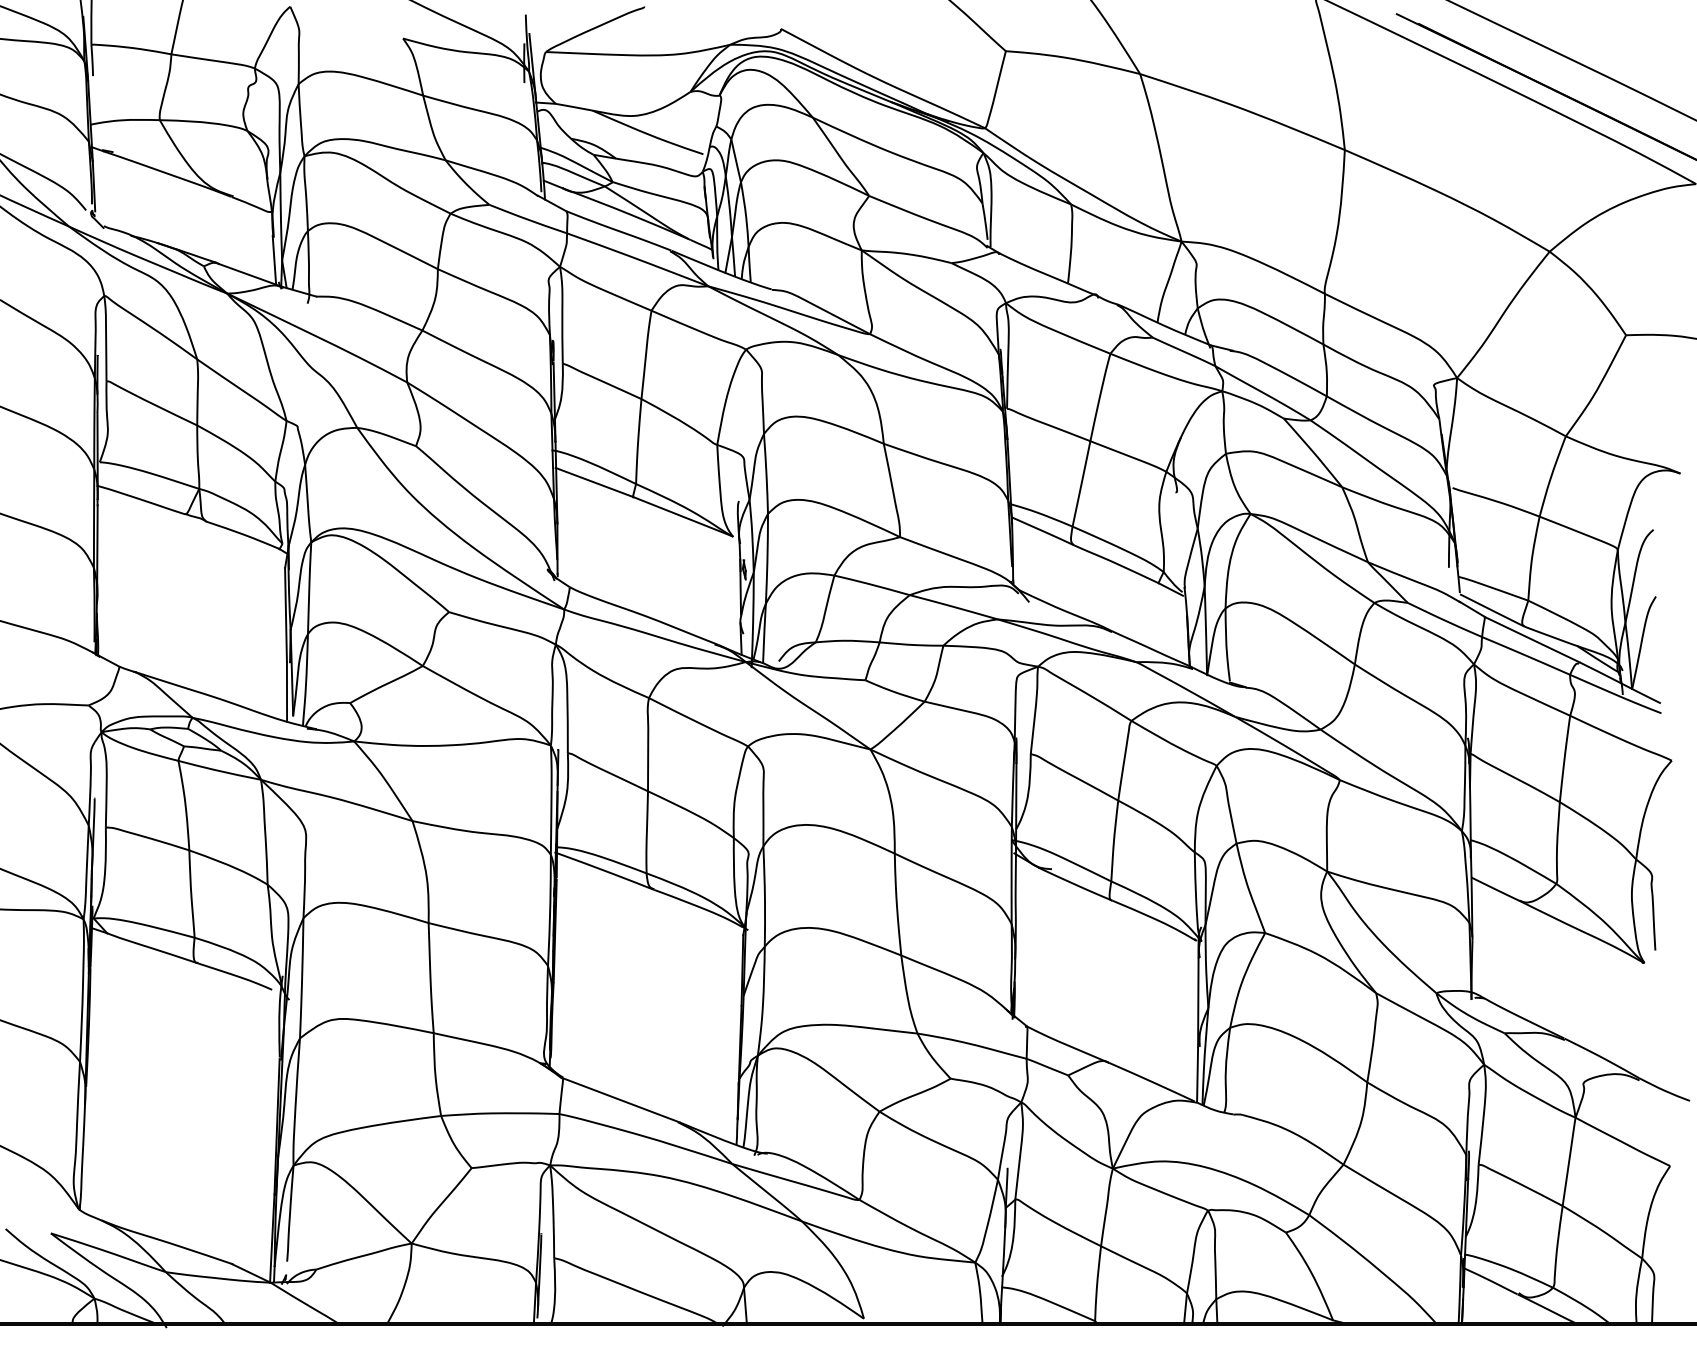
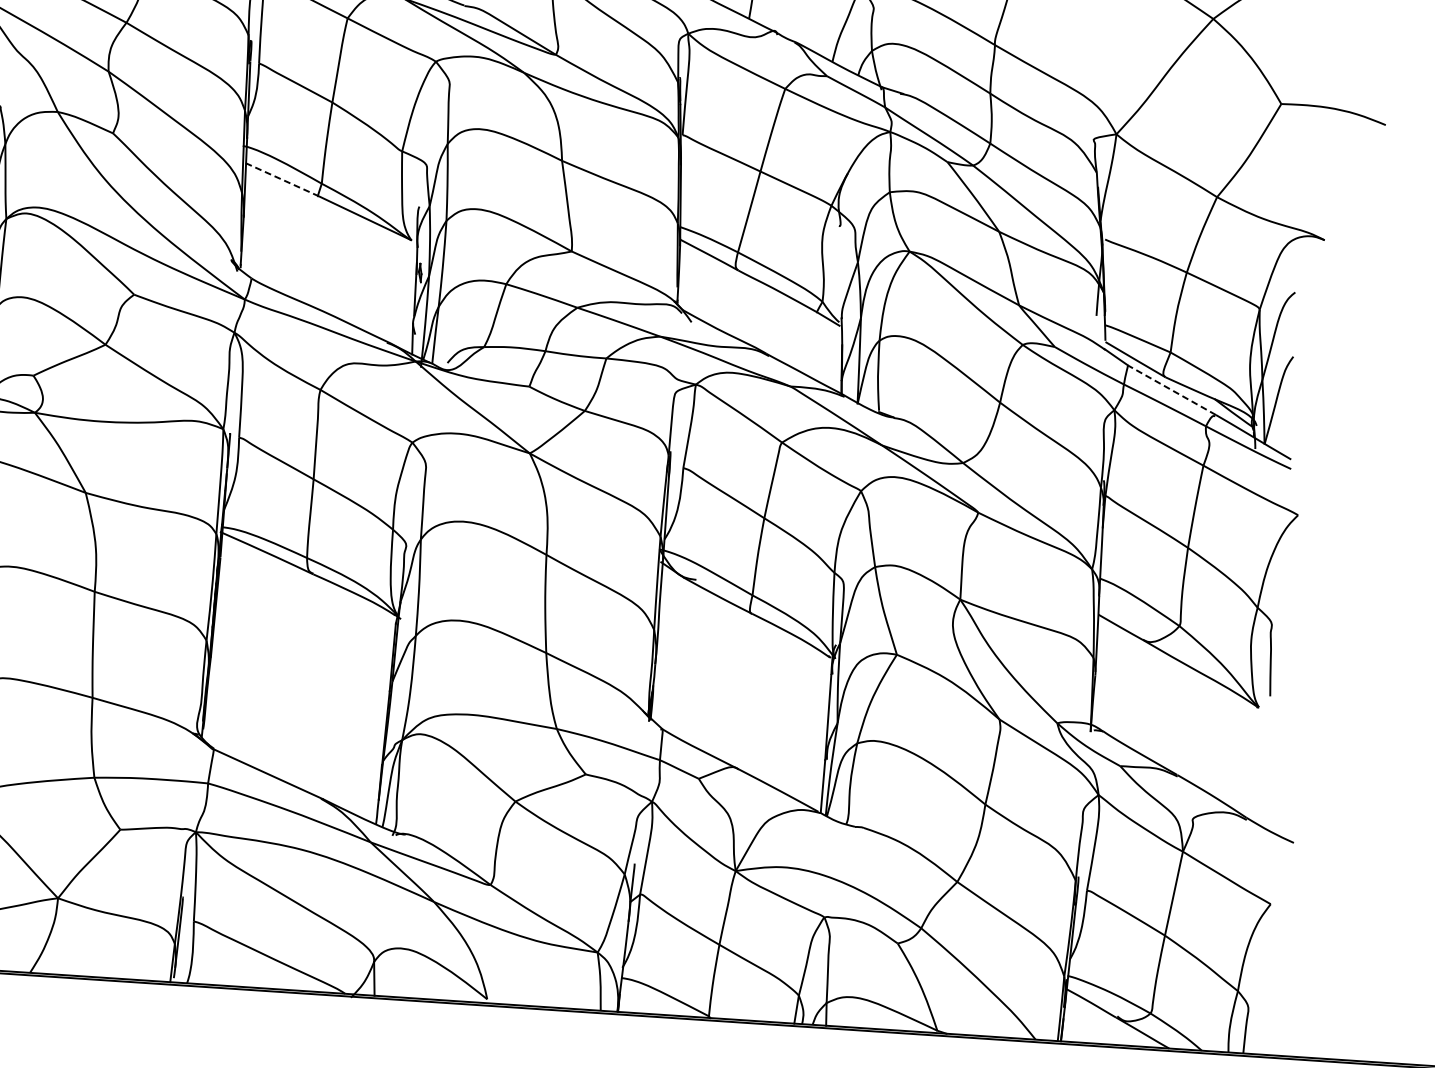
line: (594, 482) -> (281, 179), solid -> dashed
line: (1532, 639) -> (1172, 390), solid -> dashed

